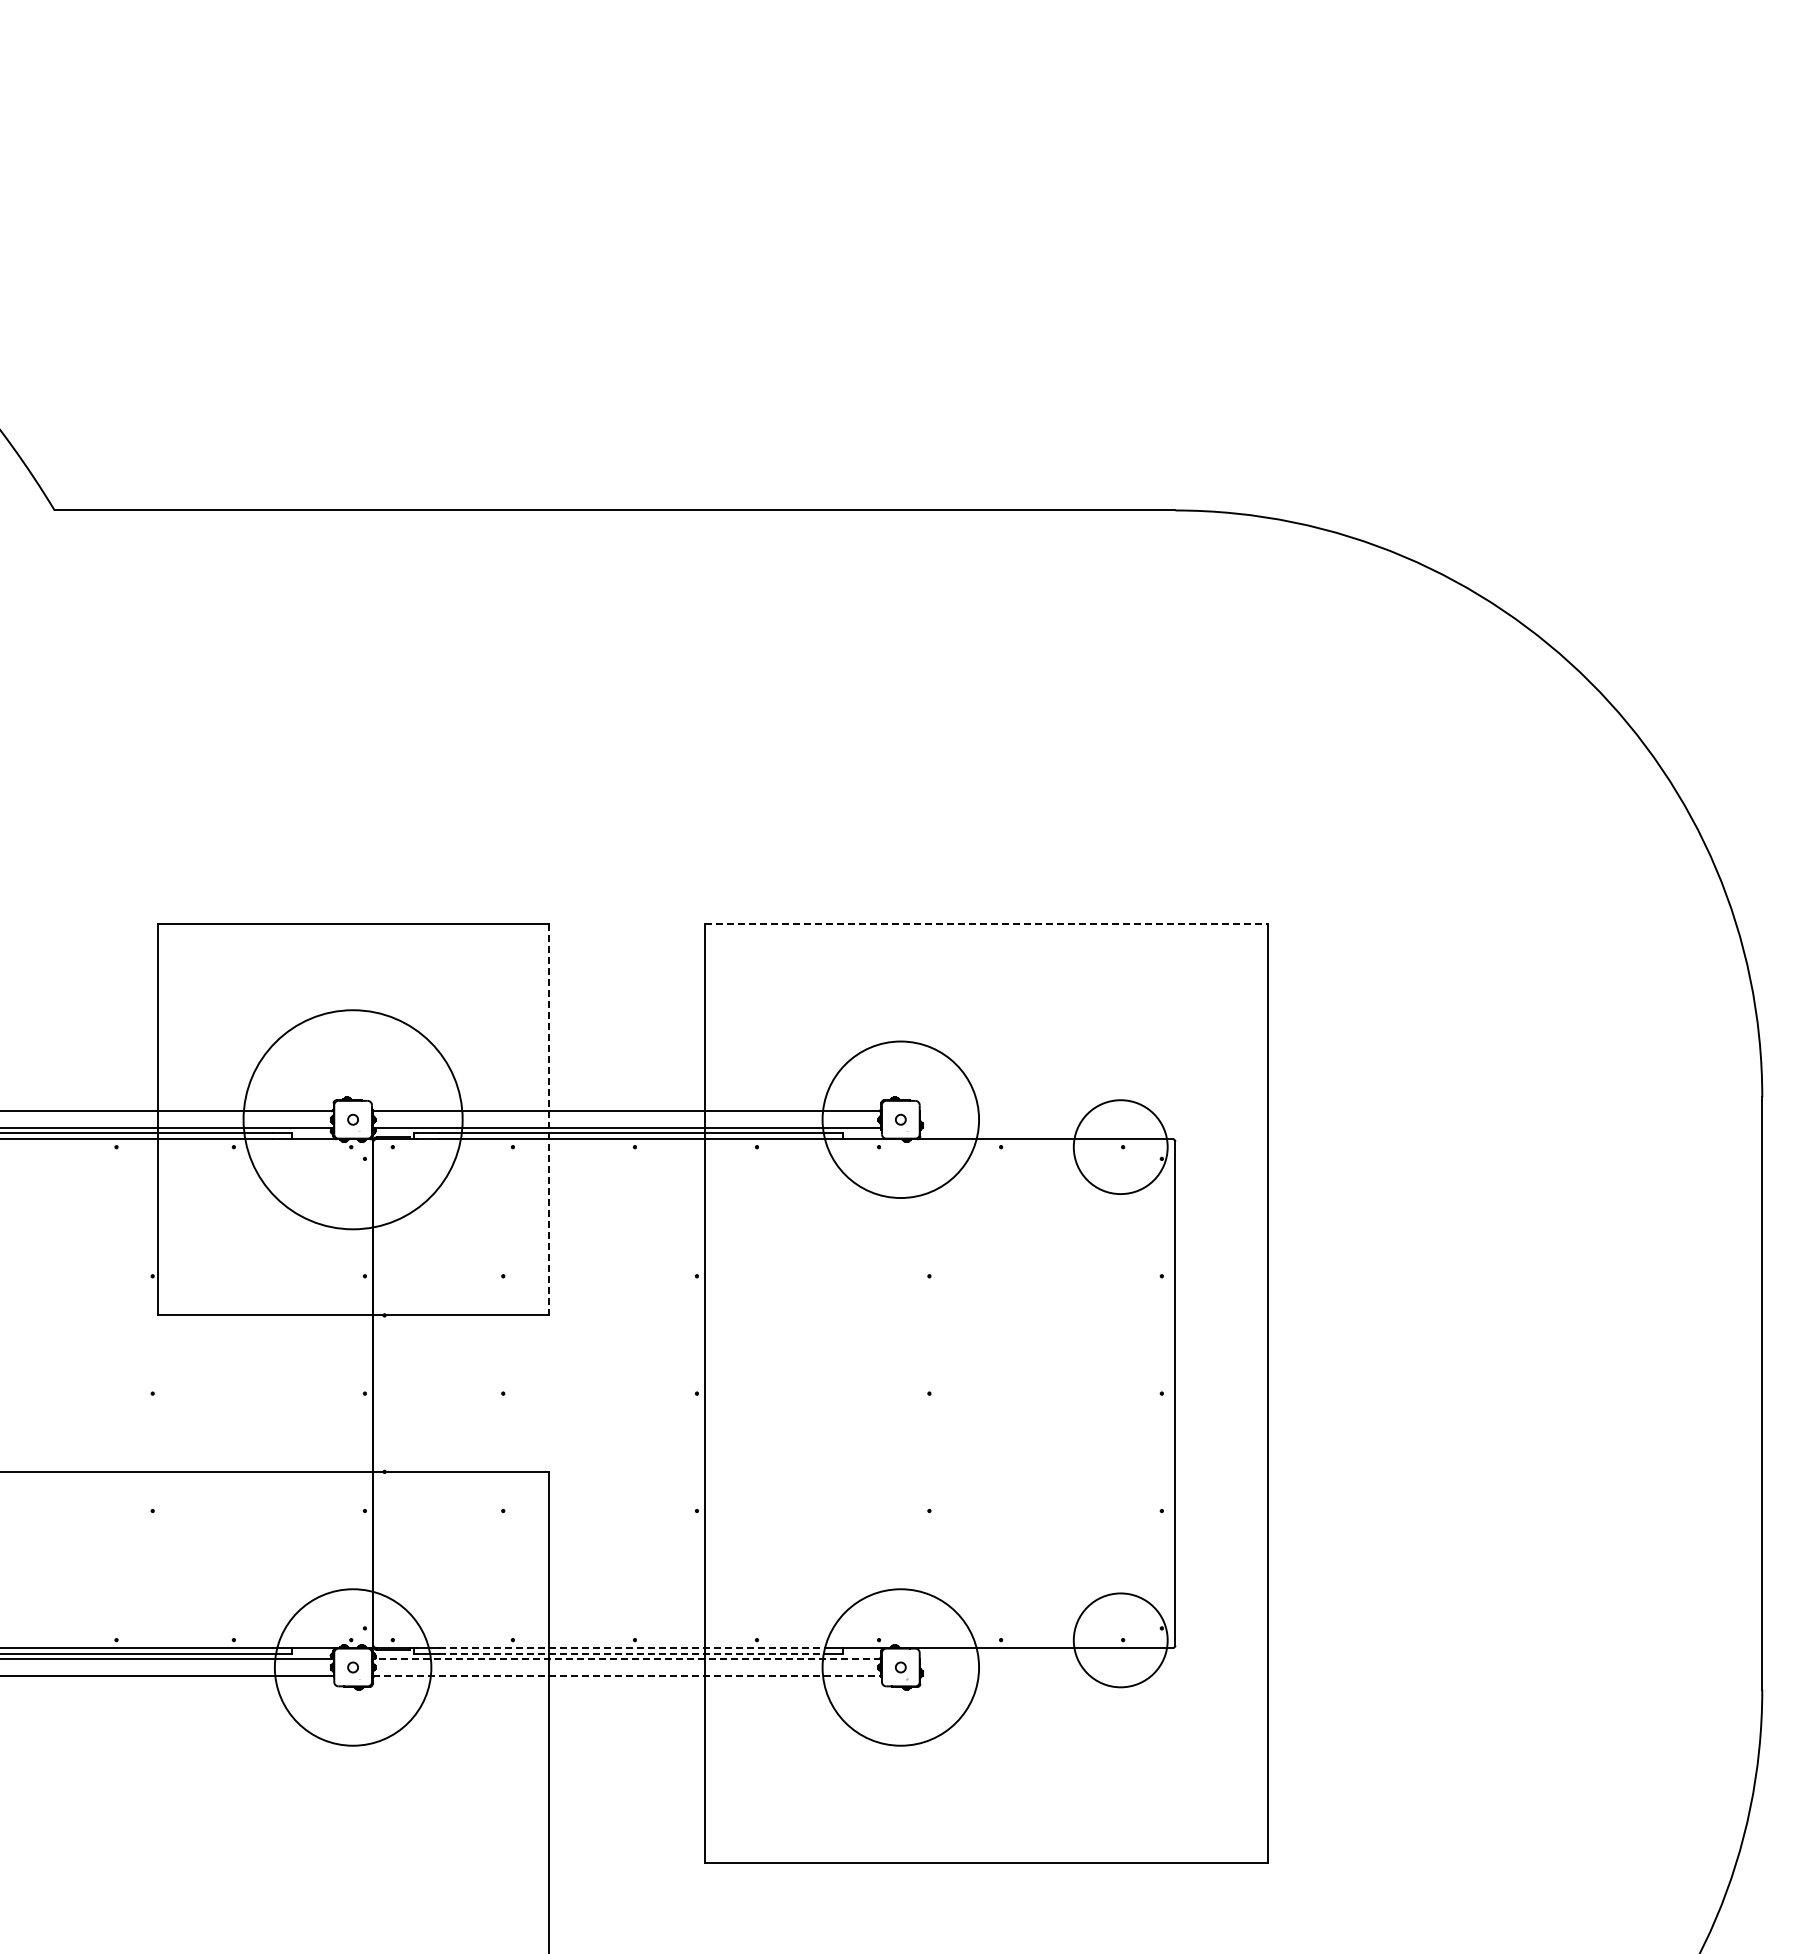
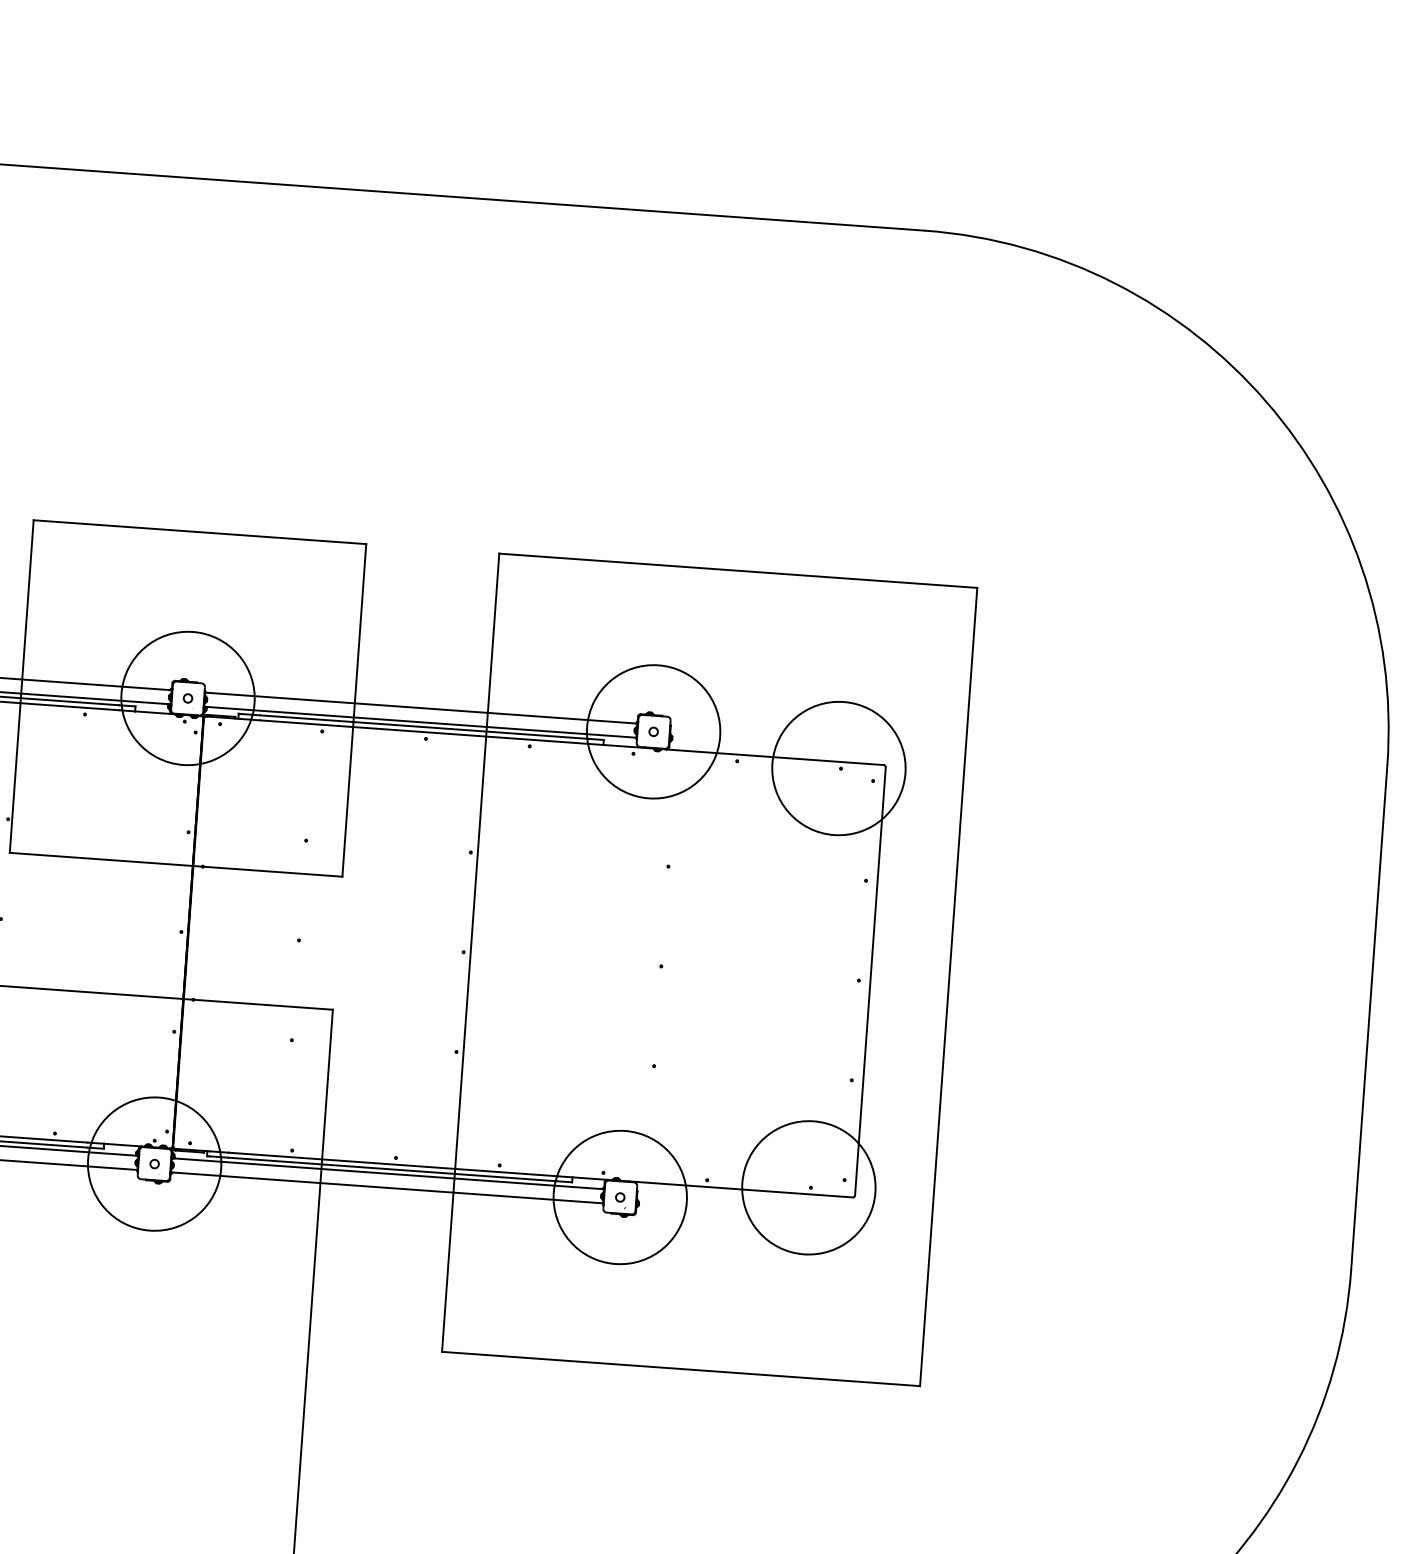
line: (986, 924) -> (738, 571), dashed -> solid
circle: (352, 1119) -> (187, 698), size x0.71
line: (548, 1119) -> (354, 710), dashed -> solid
circle: (1120, 1146) -> (838, 767), size x1.67
circle: (1120, 1640) -> (808, 1187), size x1.67
line: (632, 1647) -> (393, 1164), dashed -> solid
line: (632, 1653) -> (393, 1169), dashed -> solid
line: (626, 1659) -> (387, 1173), dashed -> solid
line: (627, 1675) -> (387, 1187), dashed -> solid

